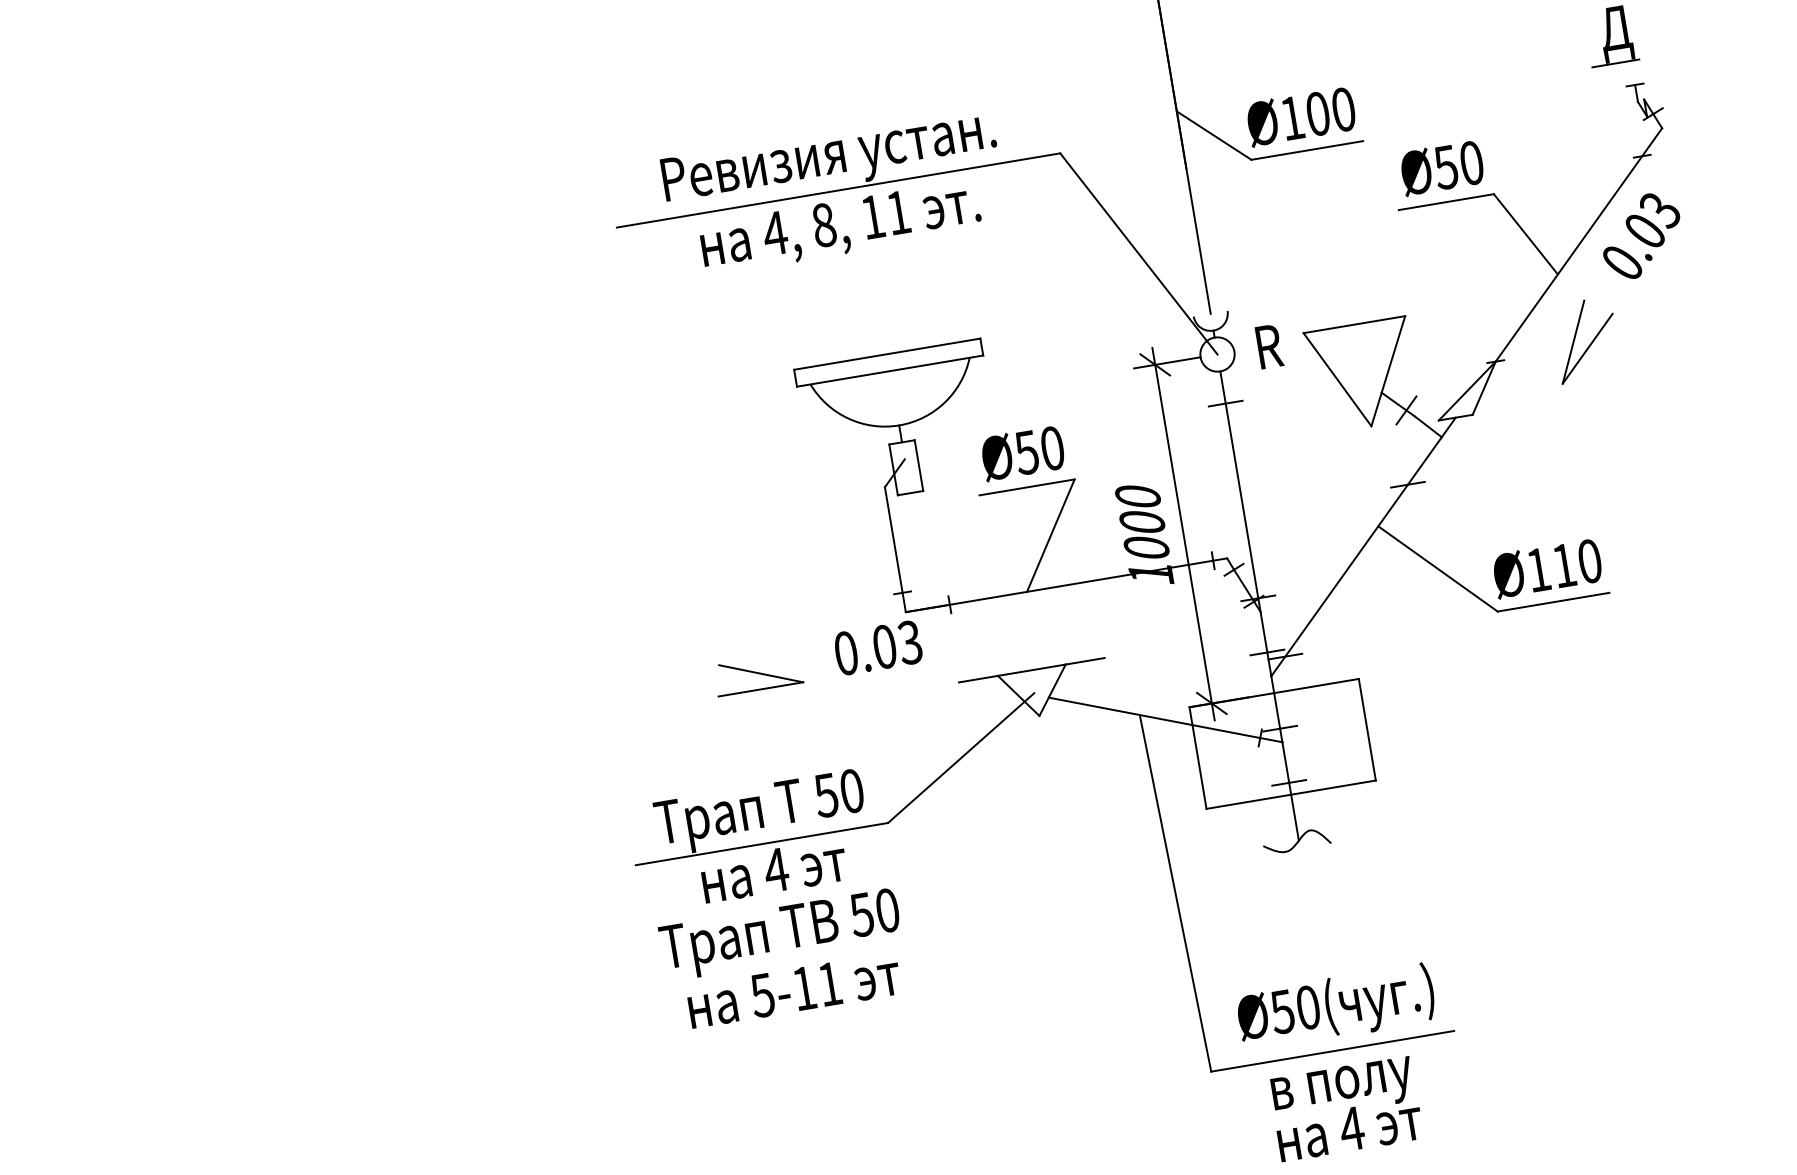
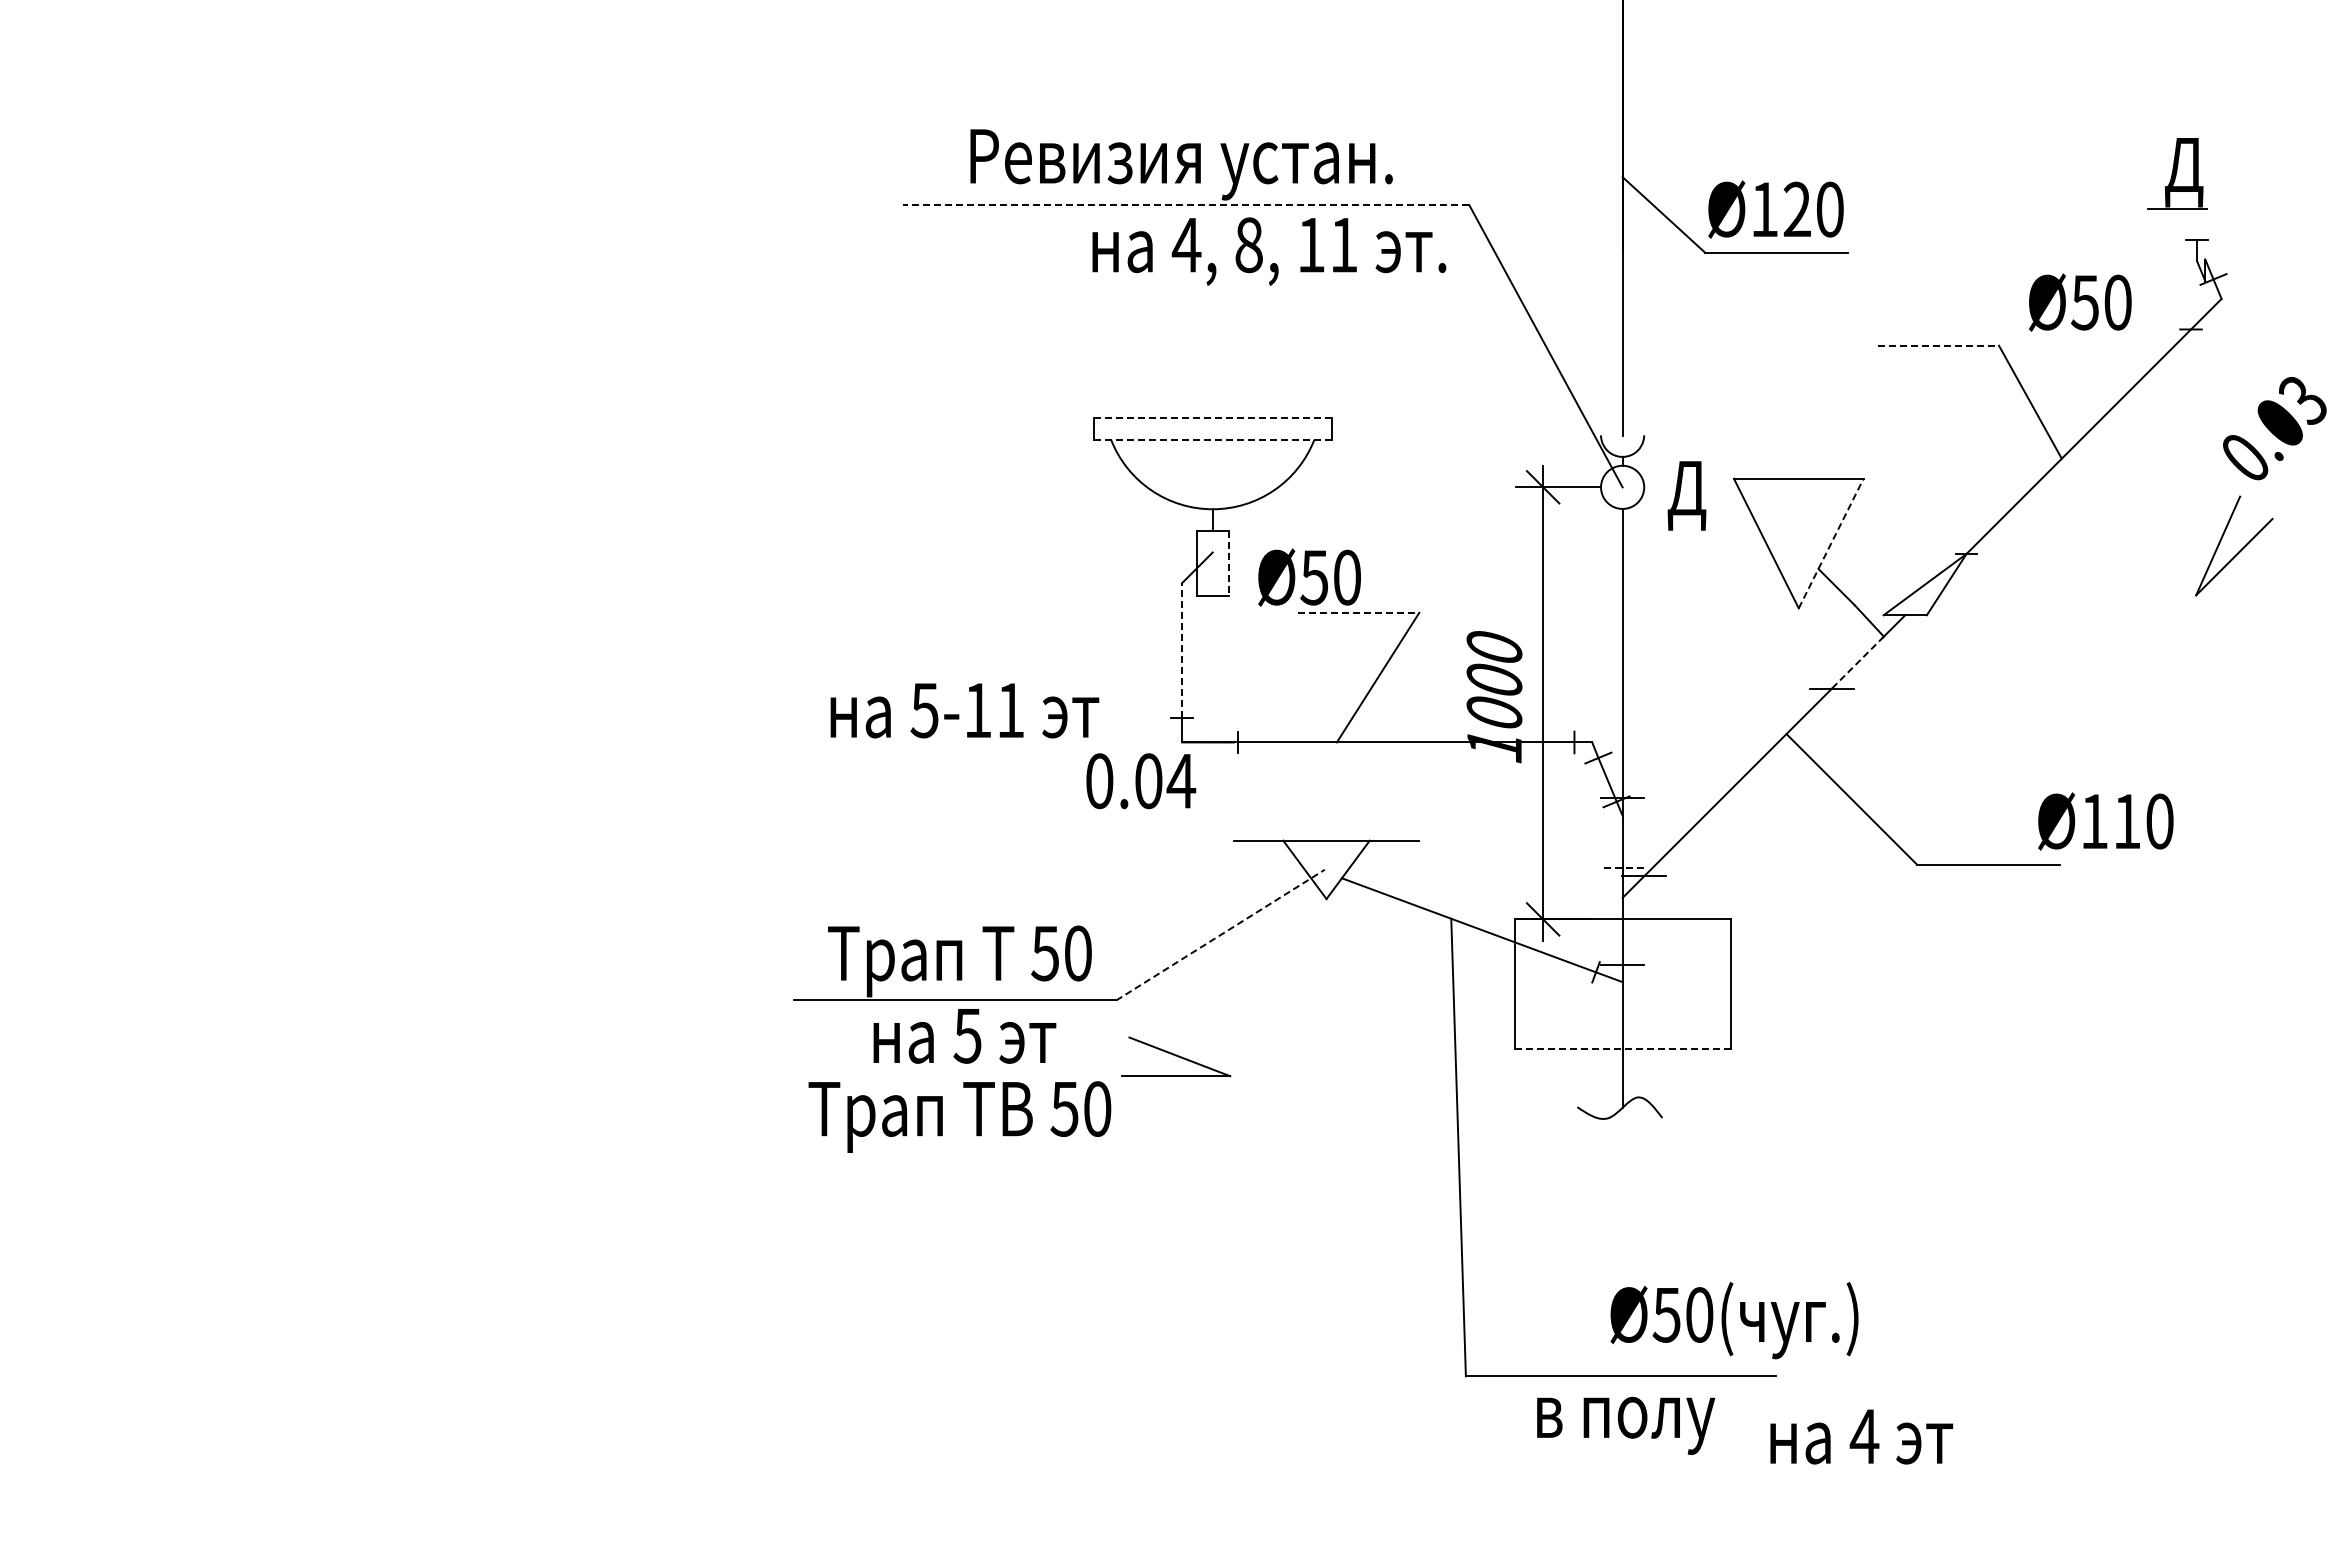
text: (1317, 113) -> (1796, 209), Ø100 -> Ø120
text: (1442, 167) -> (2080, 302), moved
line: (838, 190) -> (1186, 205), solid -> dashed
line: (1446, 201) -> (1938, 345), solid -> dashed
text: (840, 227) -> (1269, 251), moved
text: (1641, 236) -> (2274, 428), moved
part: (1590, 342) -> (2239, 550), moved
text: (1268, 352) -> (1686, 495), R -> Д
line: (887, 354) -> (1212, 418), solid -> dashed
line: (889, 370) -> (1212, 439), solid -> dashed
line: (1388, 371) -> (1831, 543), solid -> dashed
line: (1225, 404) -> (1622, 550), removed
line: (1406, 410) -> (1845, 595), removed
text: (1022, 453) -> (1309, 577), moved
line: (1424, 460) -> (1857, 662), solid -> dashed
line: (918, 465) -> (1228, 563), solid -> dashed
line: (1026, 487) -> (1358, 612), solid -> dashed
line: (893, 539) -> (1182, 649), solid -> dashed
text: (1547, 568) -> (2105, 821), moved
text: (910, 642) -> (1181, 781), 0.03 -> 0.04
line: (1267, 652) -> (1622, 867), solid -> dashed
part: (758, 673) -> (1176, 1056), moved
line: (961, 757) -> (1220, 934), solid -> dashed
line: (1289, 783) -> (1622, 1034), removed
line: (1291, 794) -> (1623, 1049), solid -> dashed
text: (776, 870) -> (967, 1036), 4 -> 5
text: (793, 990) -> (964, 710), moved
text: (1336, 1007) -> (1734, 1320), moved
text: (1349, 1129) -> (1861, 1436), moved

